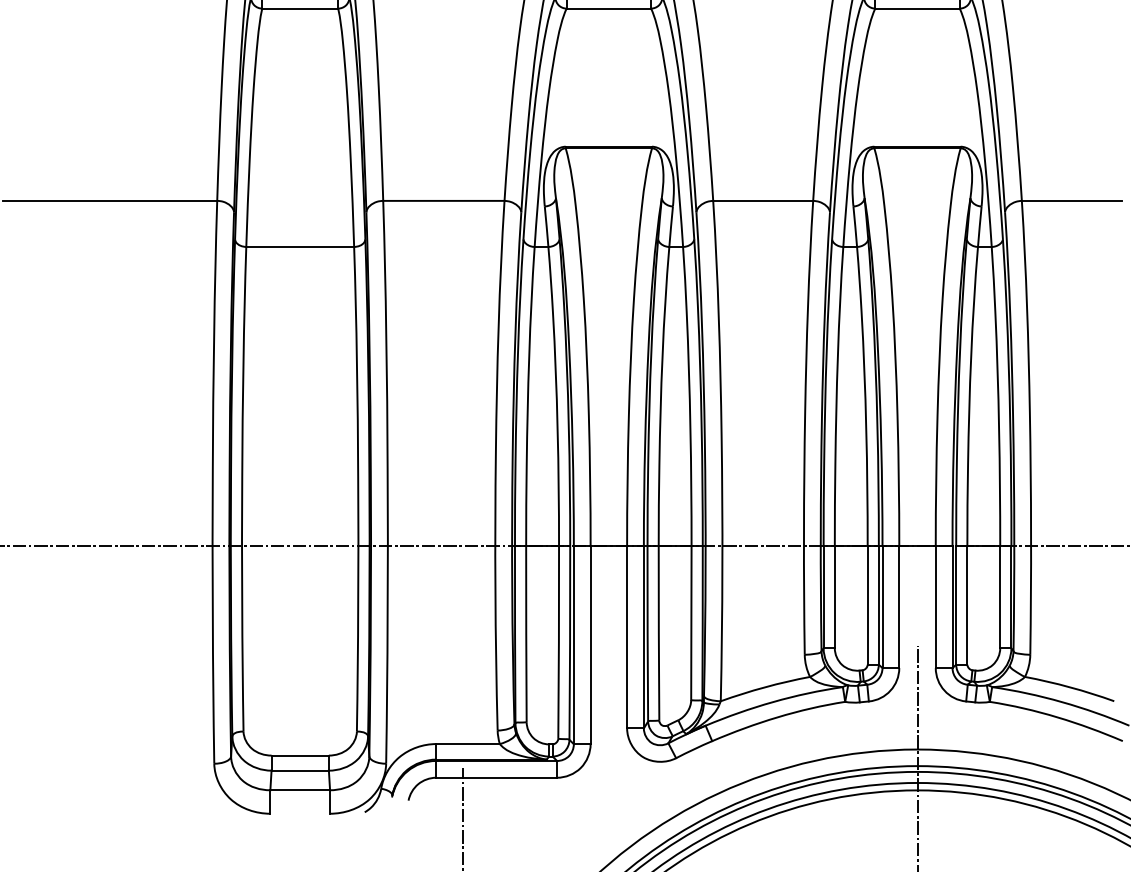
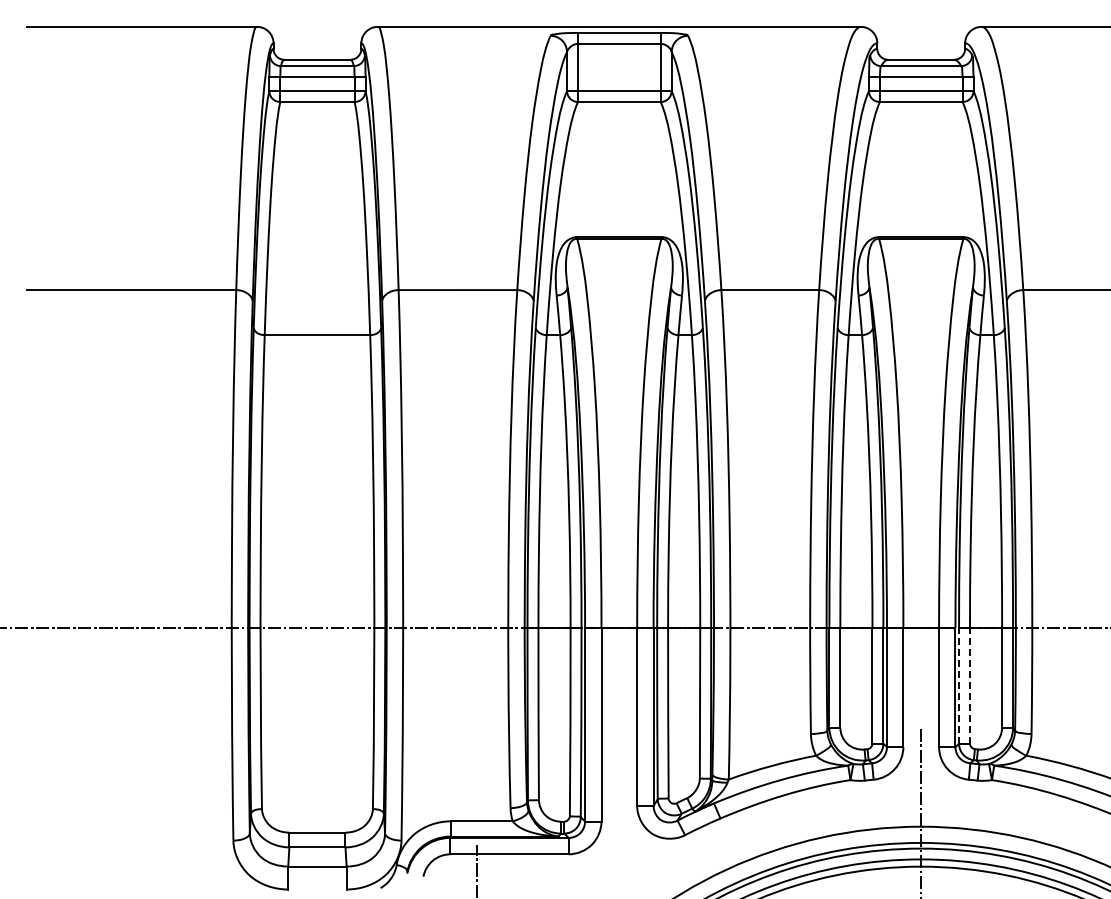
line: (956, 605) -> (959, 685), solid -> dashed
line: (966, 605) -> (969, 685), solid -> dashed

